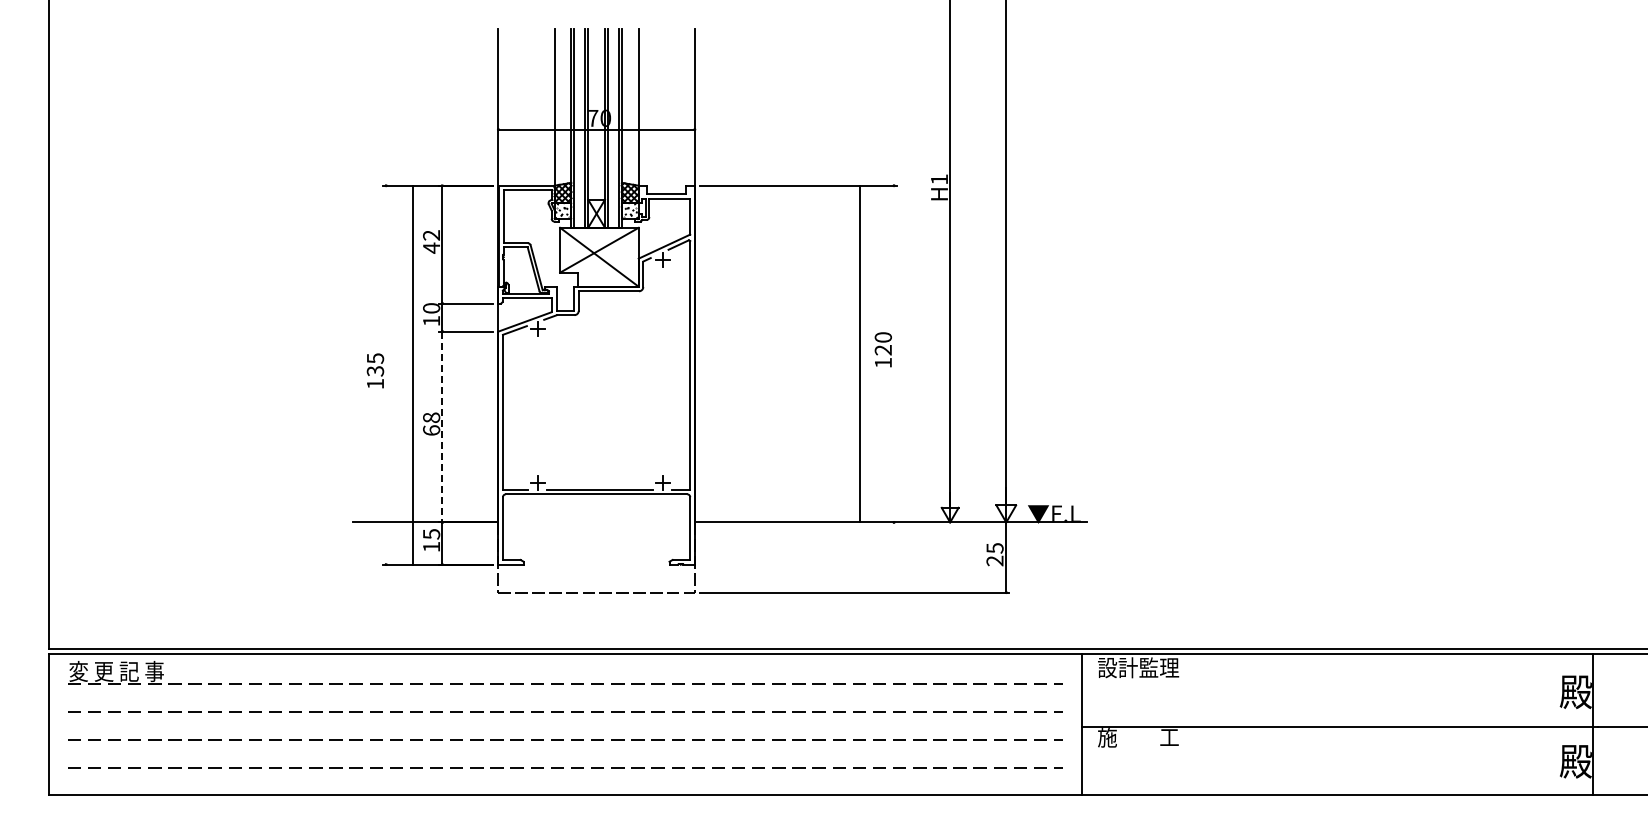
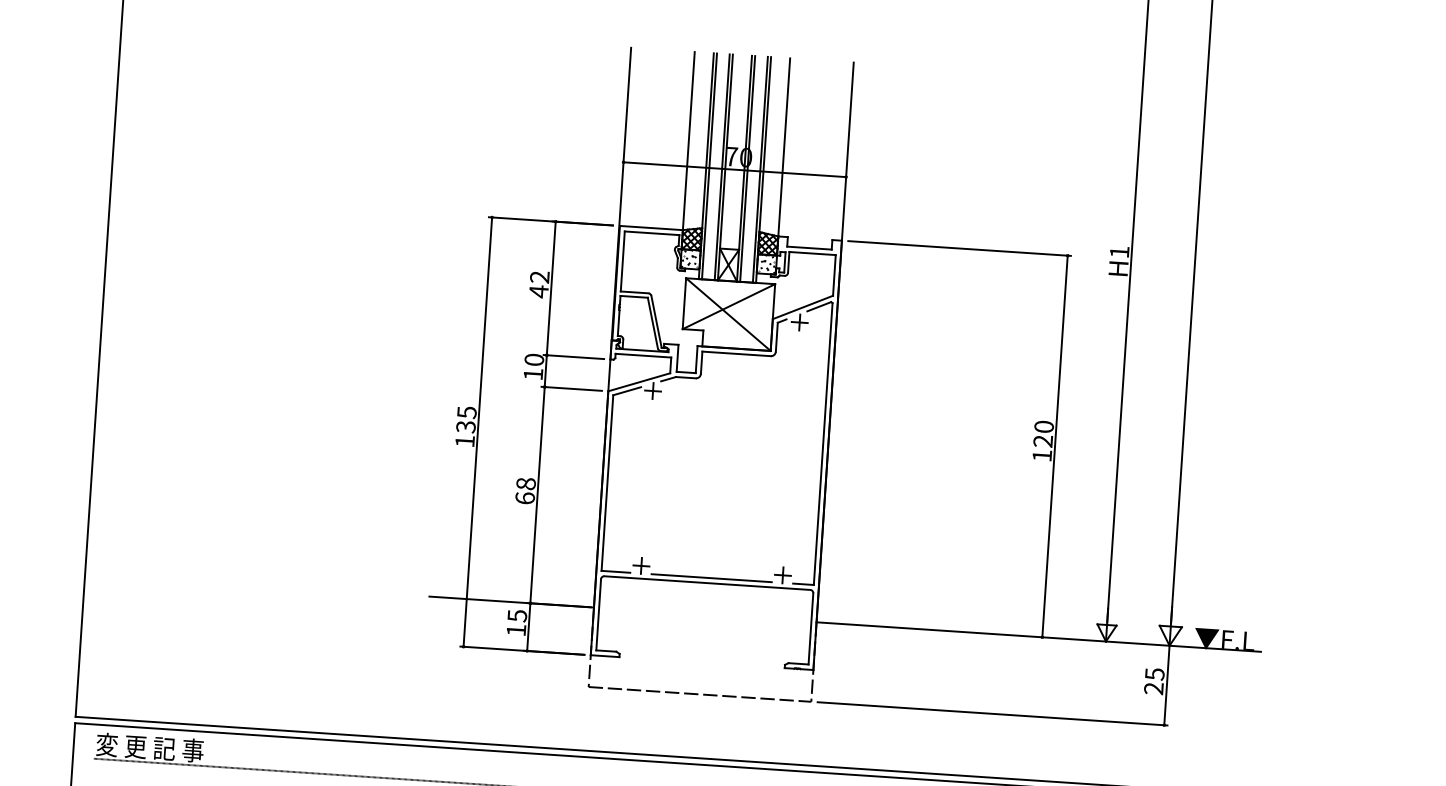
line: (860, 353) -> (1055, 445), moved
line: (413, 374) -> (478, 431), moved
line: (442, 427) -> (537, 495), dashed -> solid

